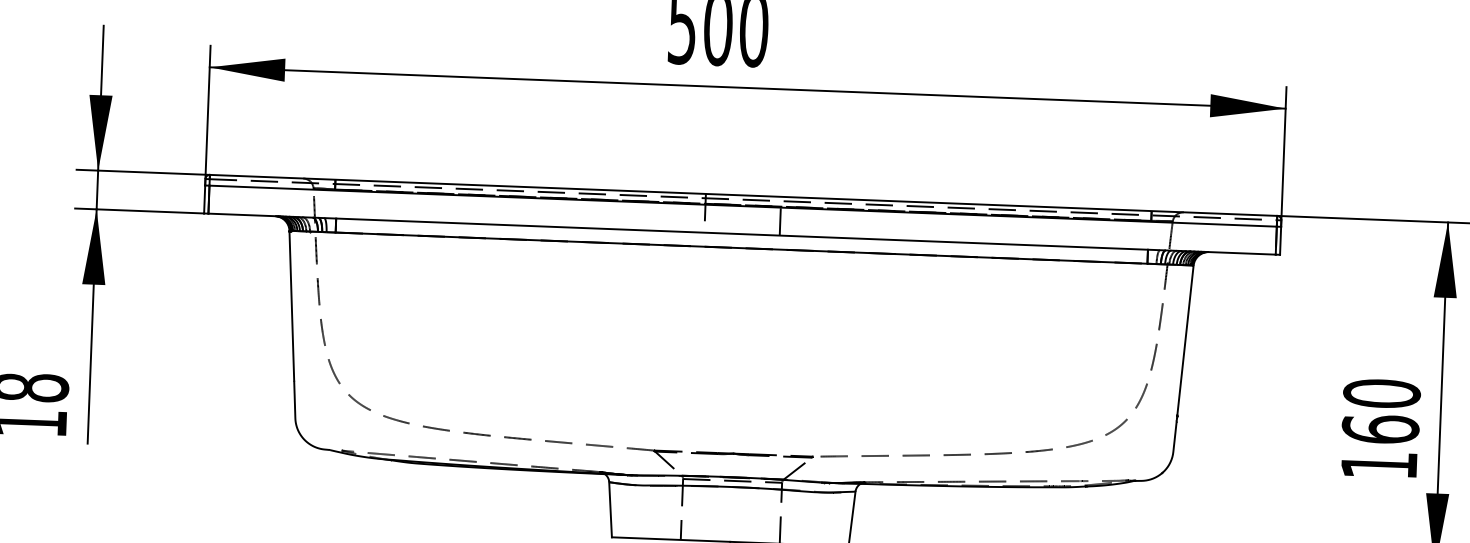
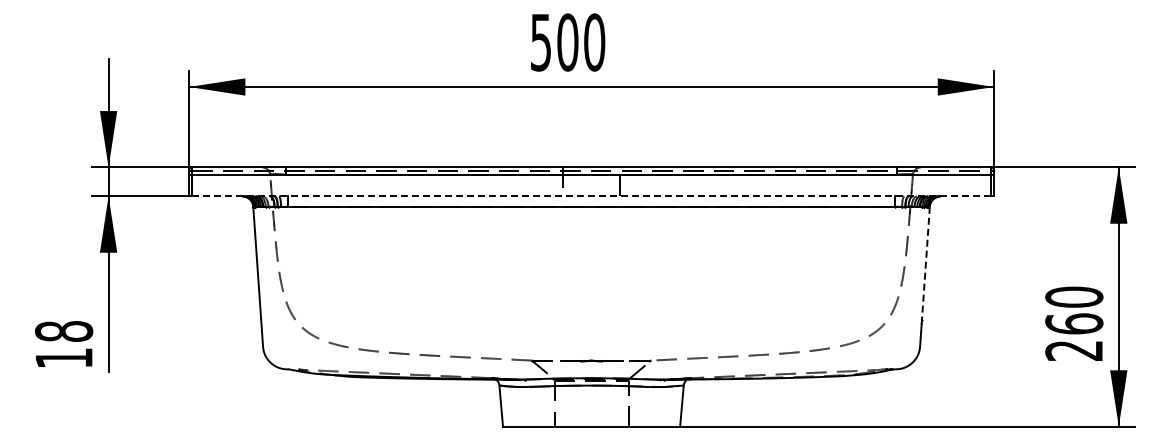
line: (741, 234) -> (591, 196), solid -> dashed
line: (1184, 340) -> (925, 263), solid -> dashed
text: (1378, 464) -> (1073, 350), 160 -> 260

